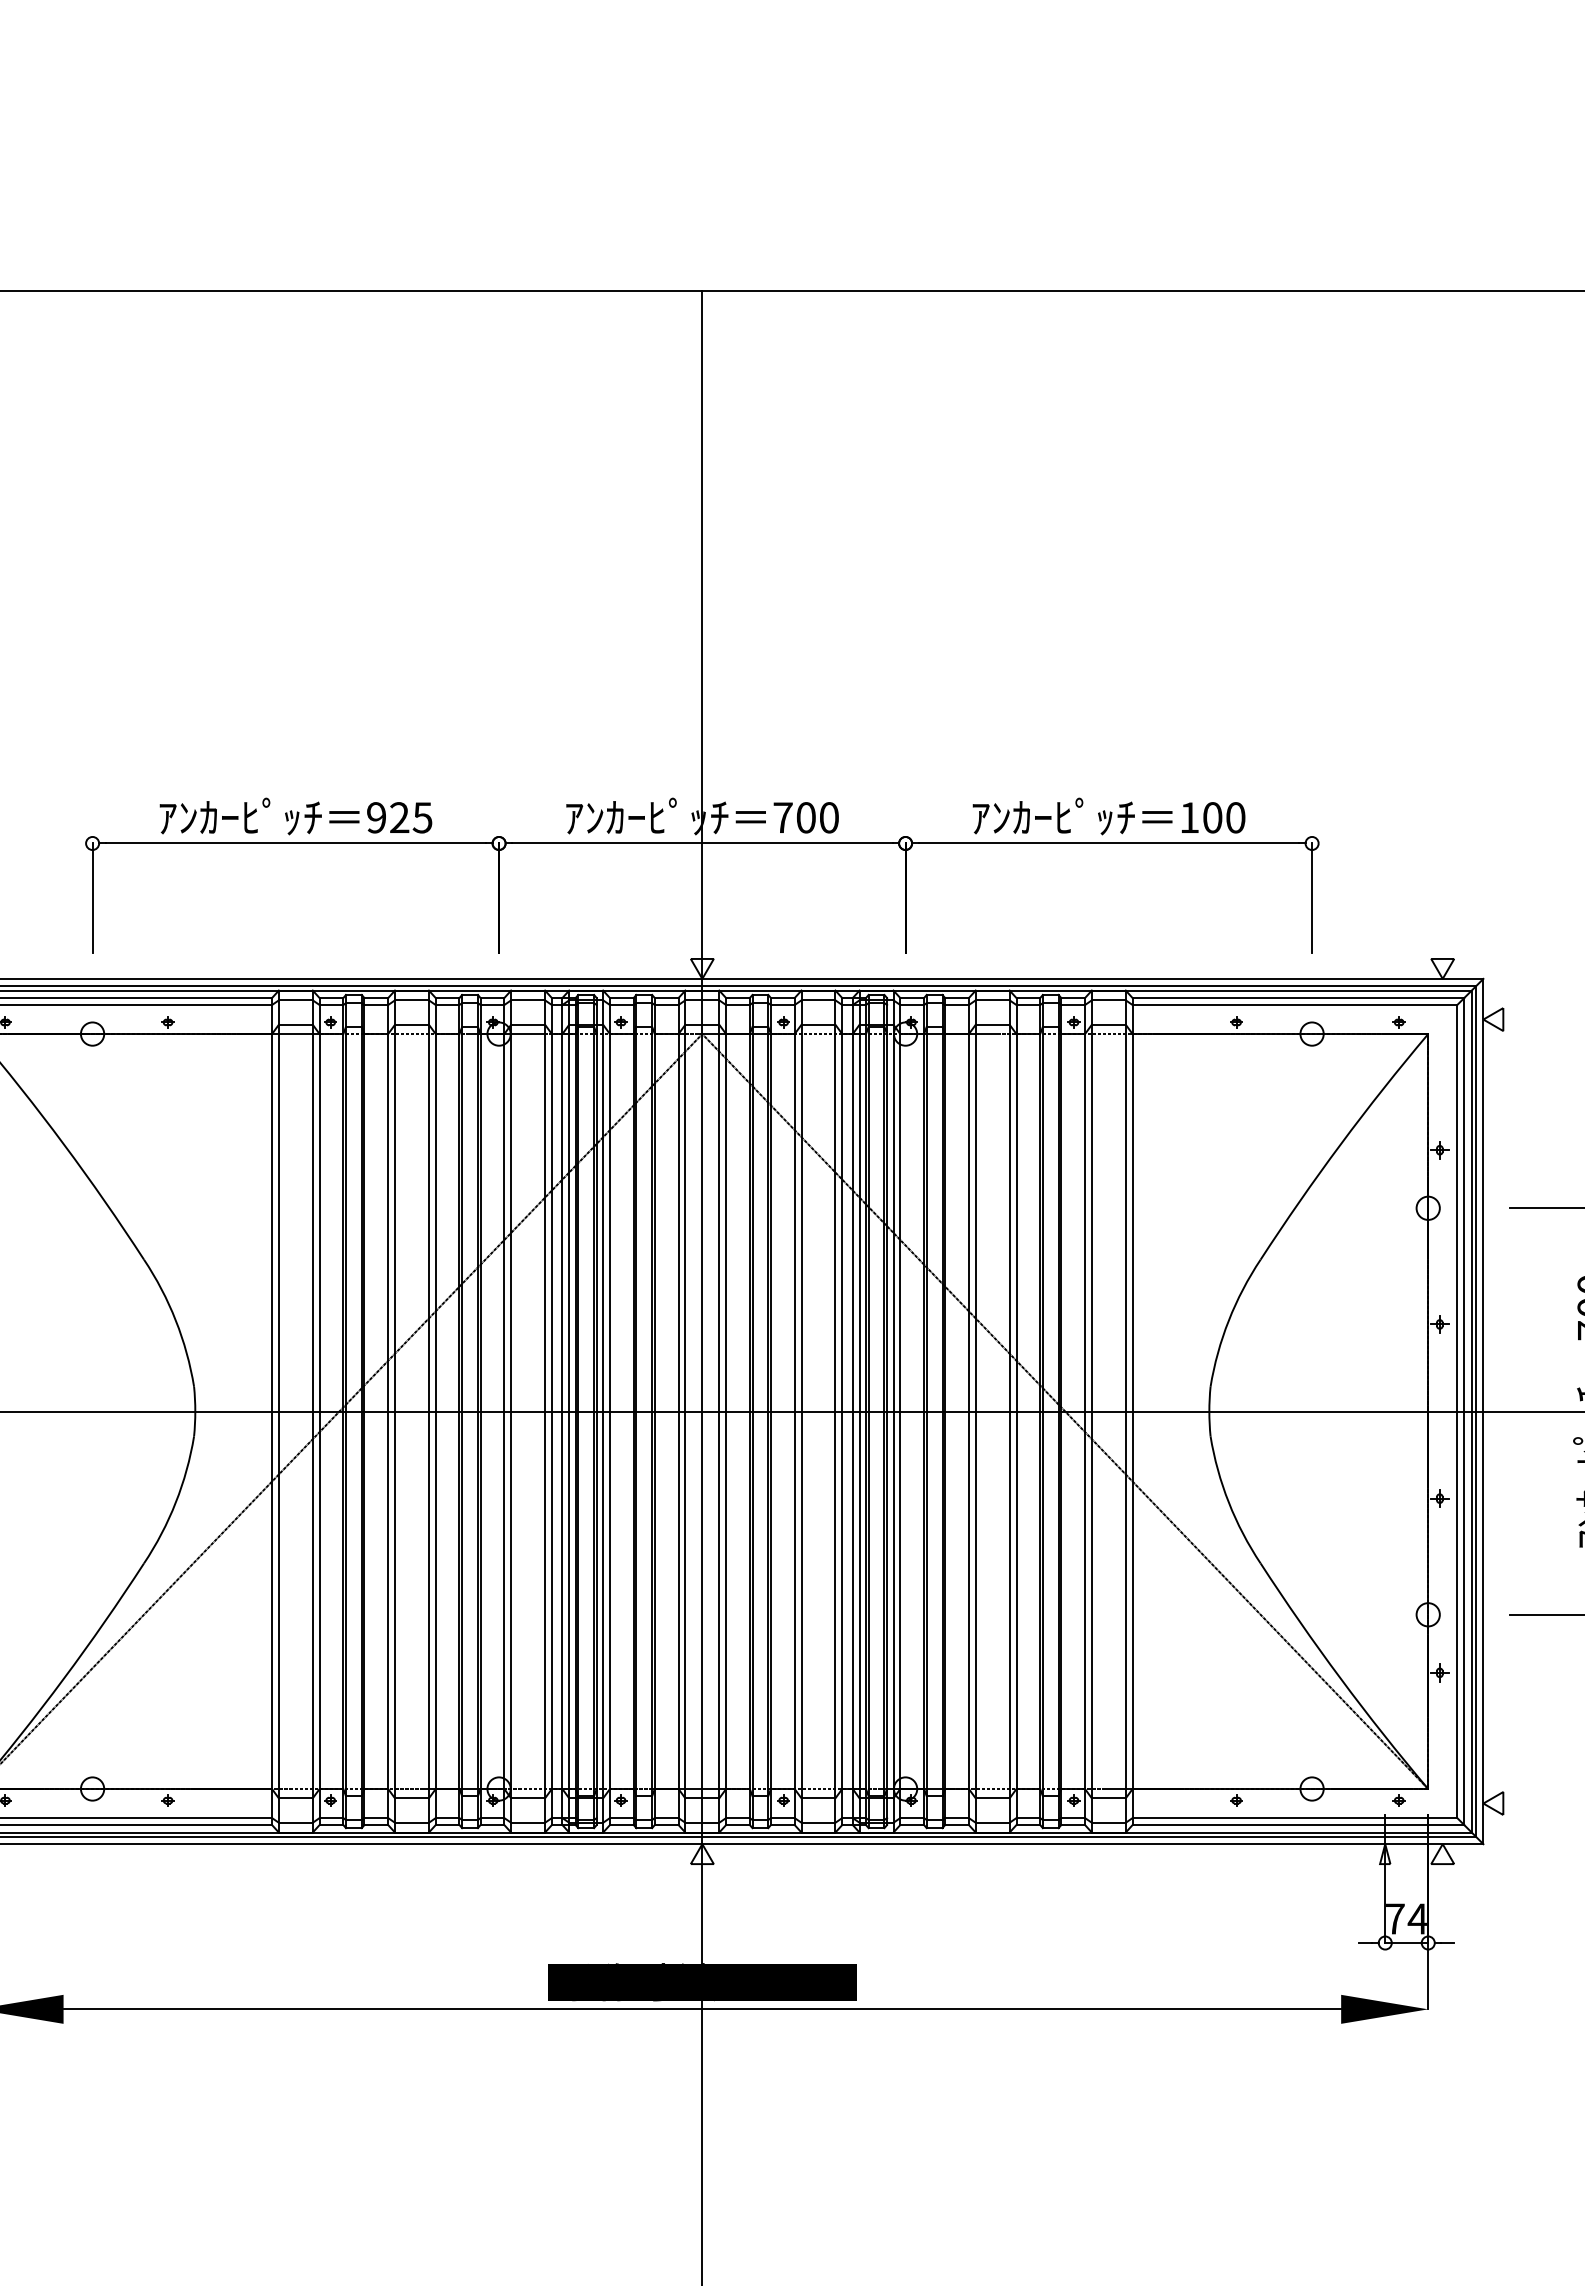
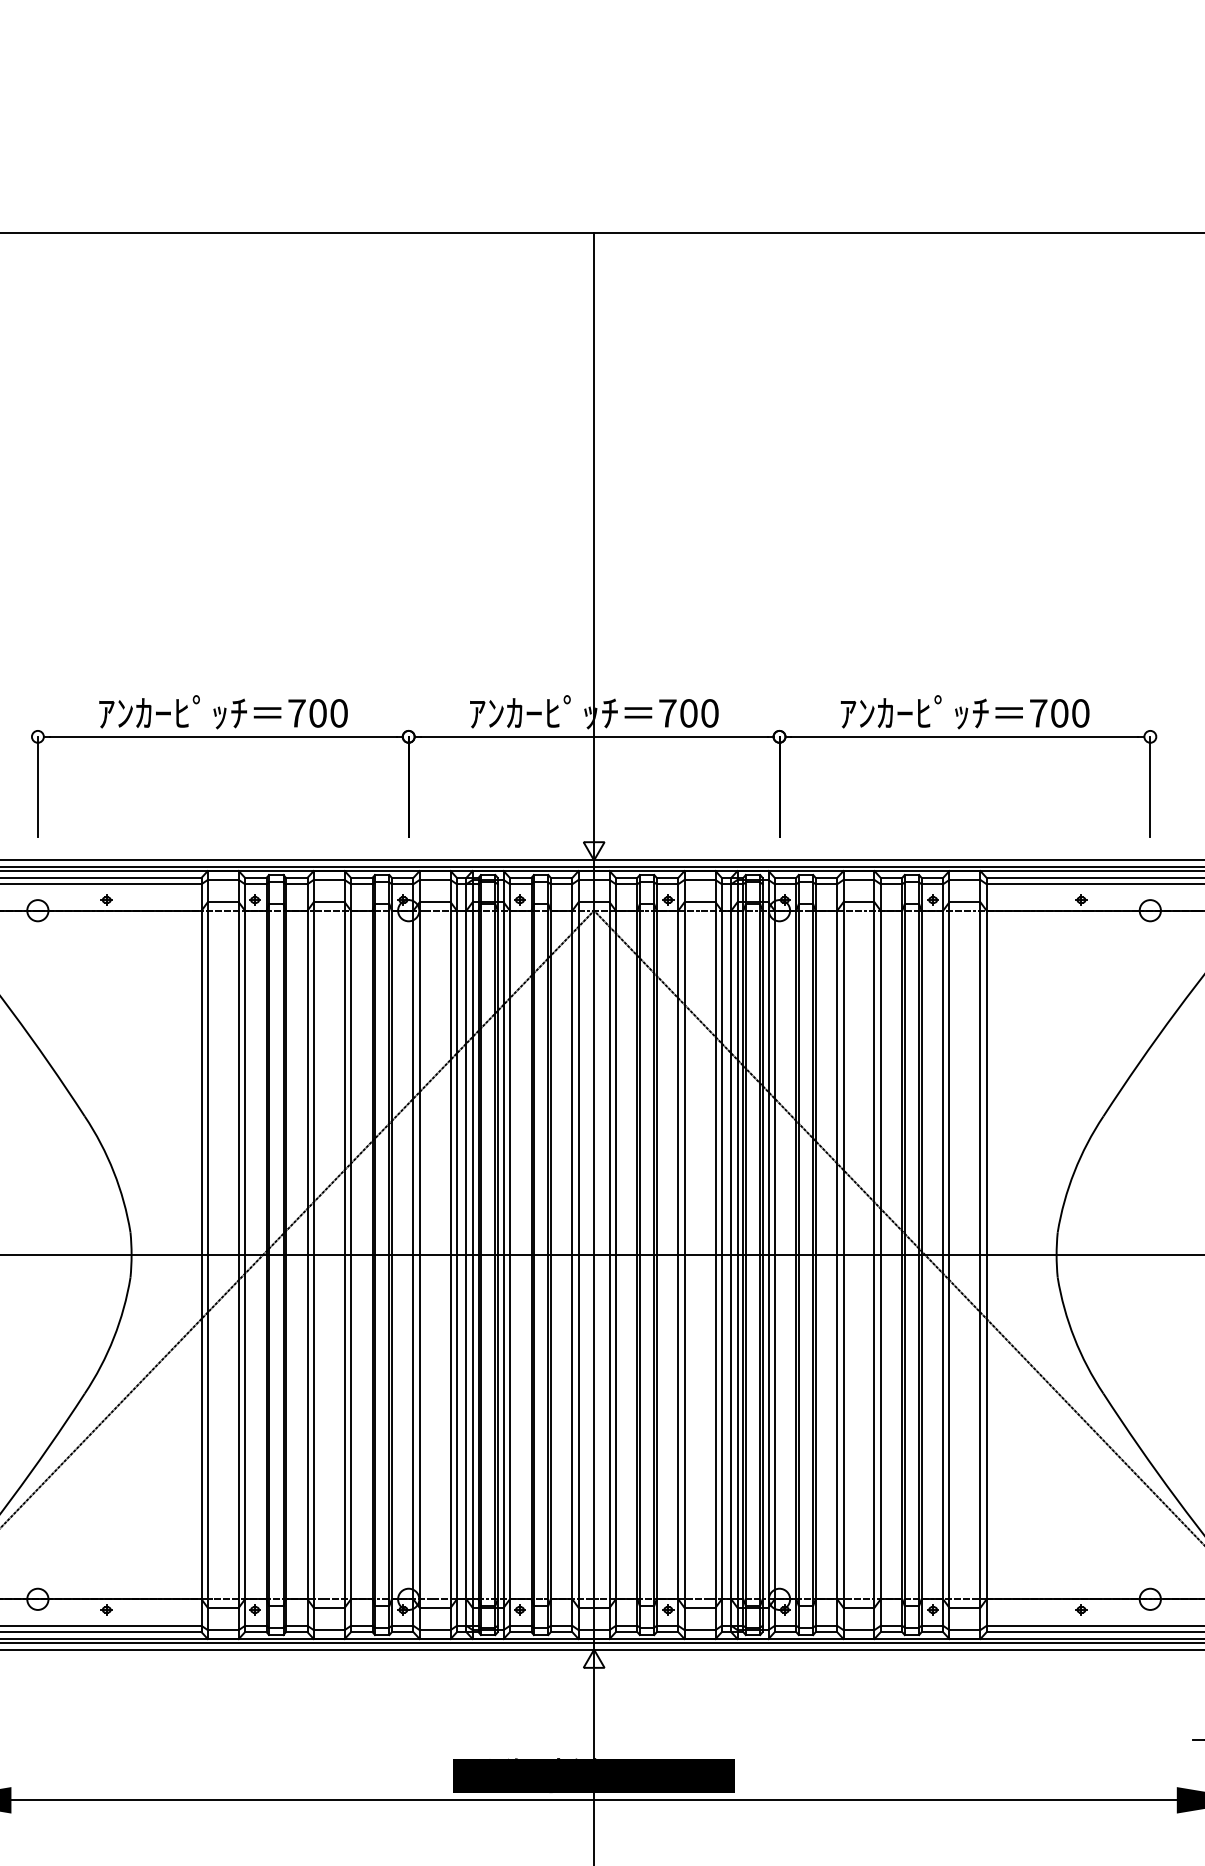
text: (399, 817) -> (317, 713), 925 -> 700
text: (1189, 817) -> (1038, 713), 100 -> 700

